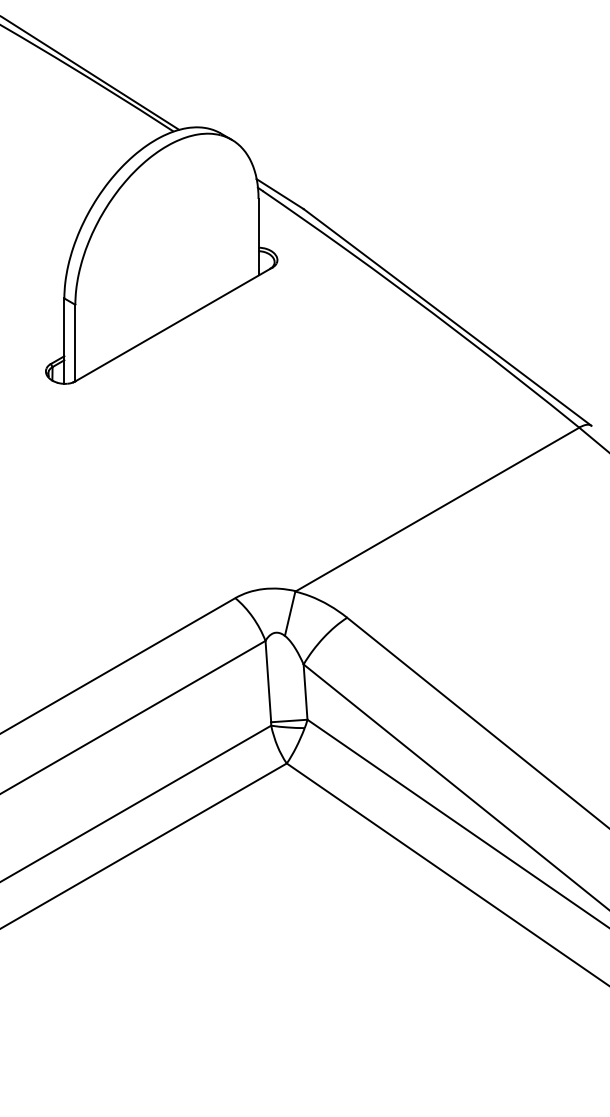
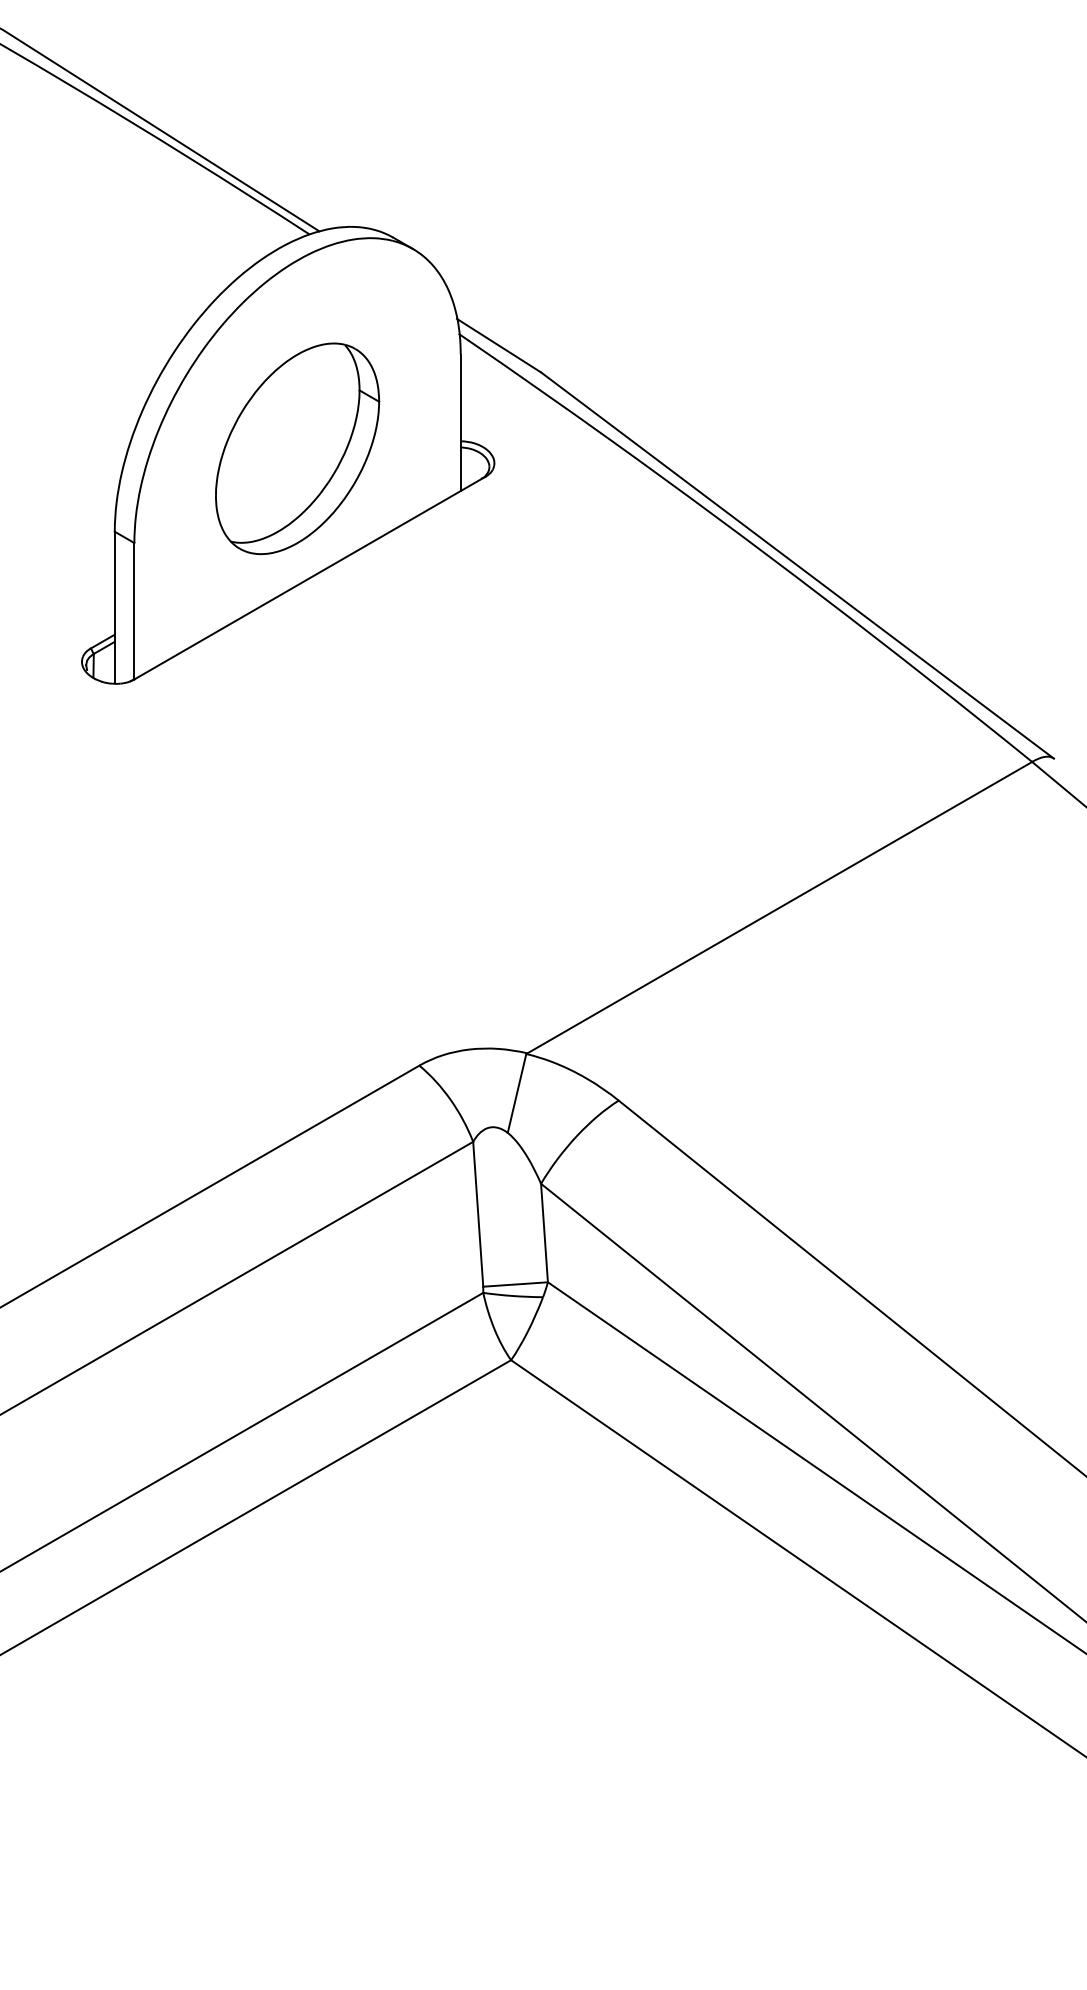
part: (166, 251) -> (296, 448), added

